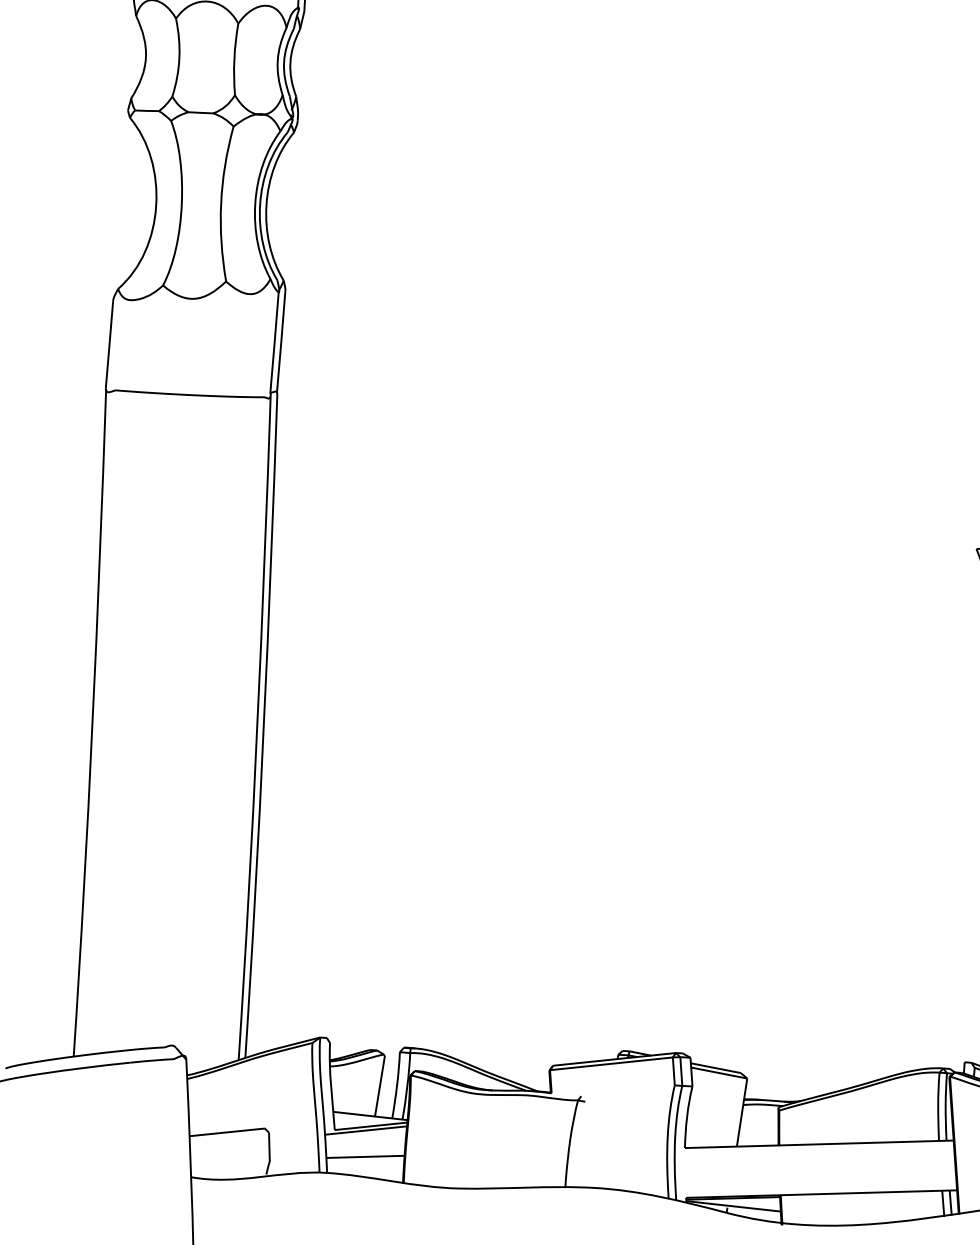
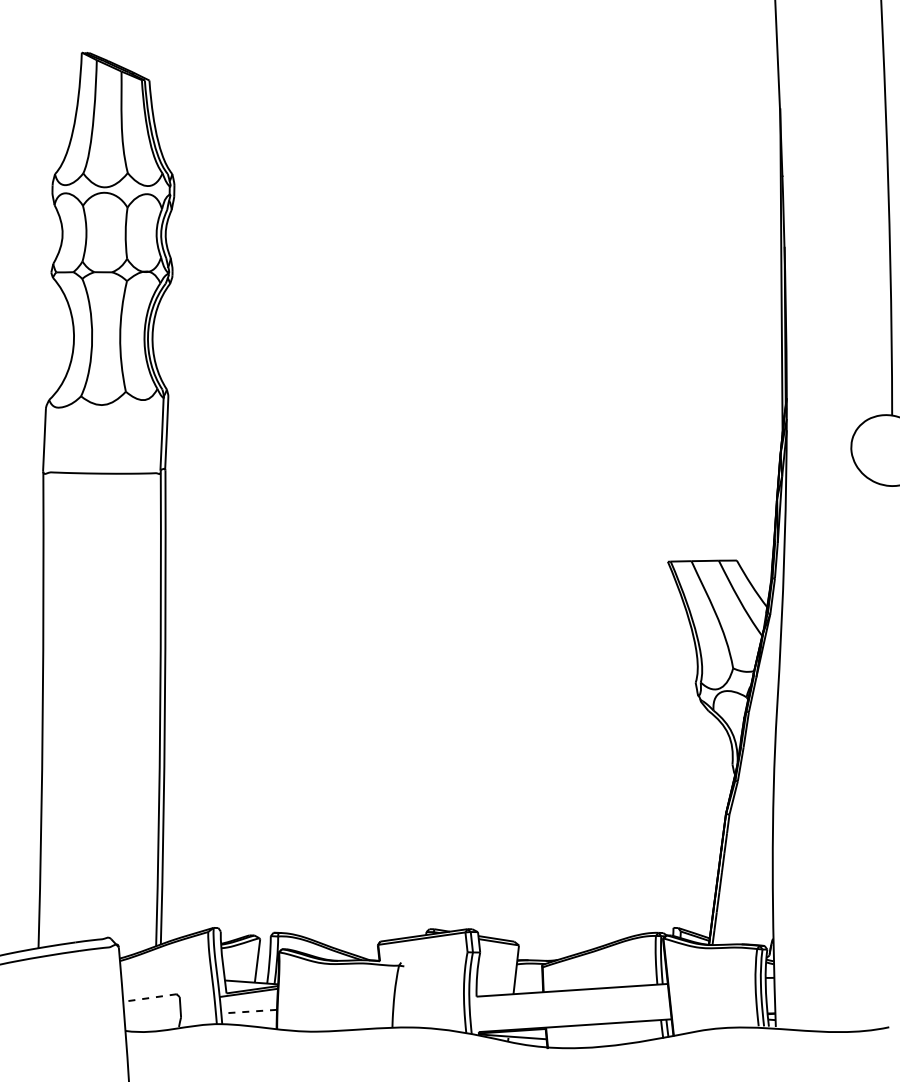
line: (226, 1133) -> (149, 998), solid -> dashed
line: (365, 1156) -> (249, 1011), solid -> dashed

